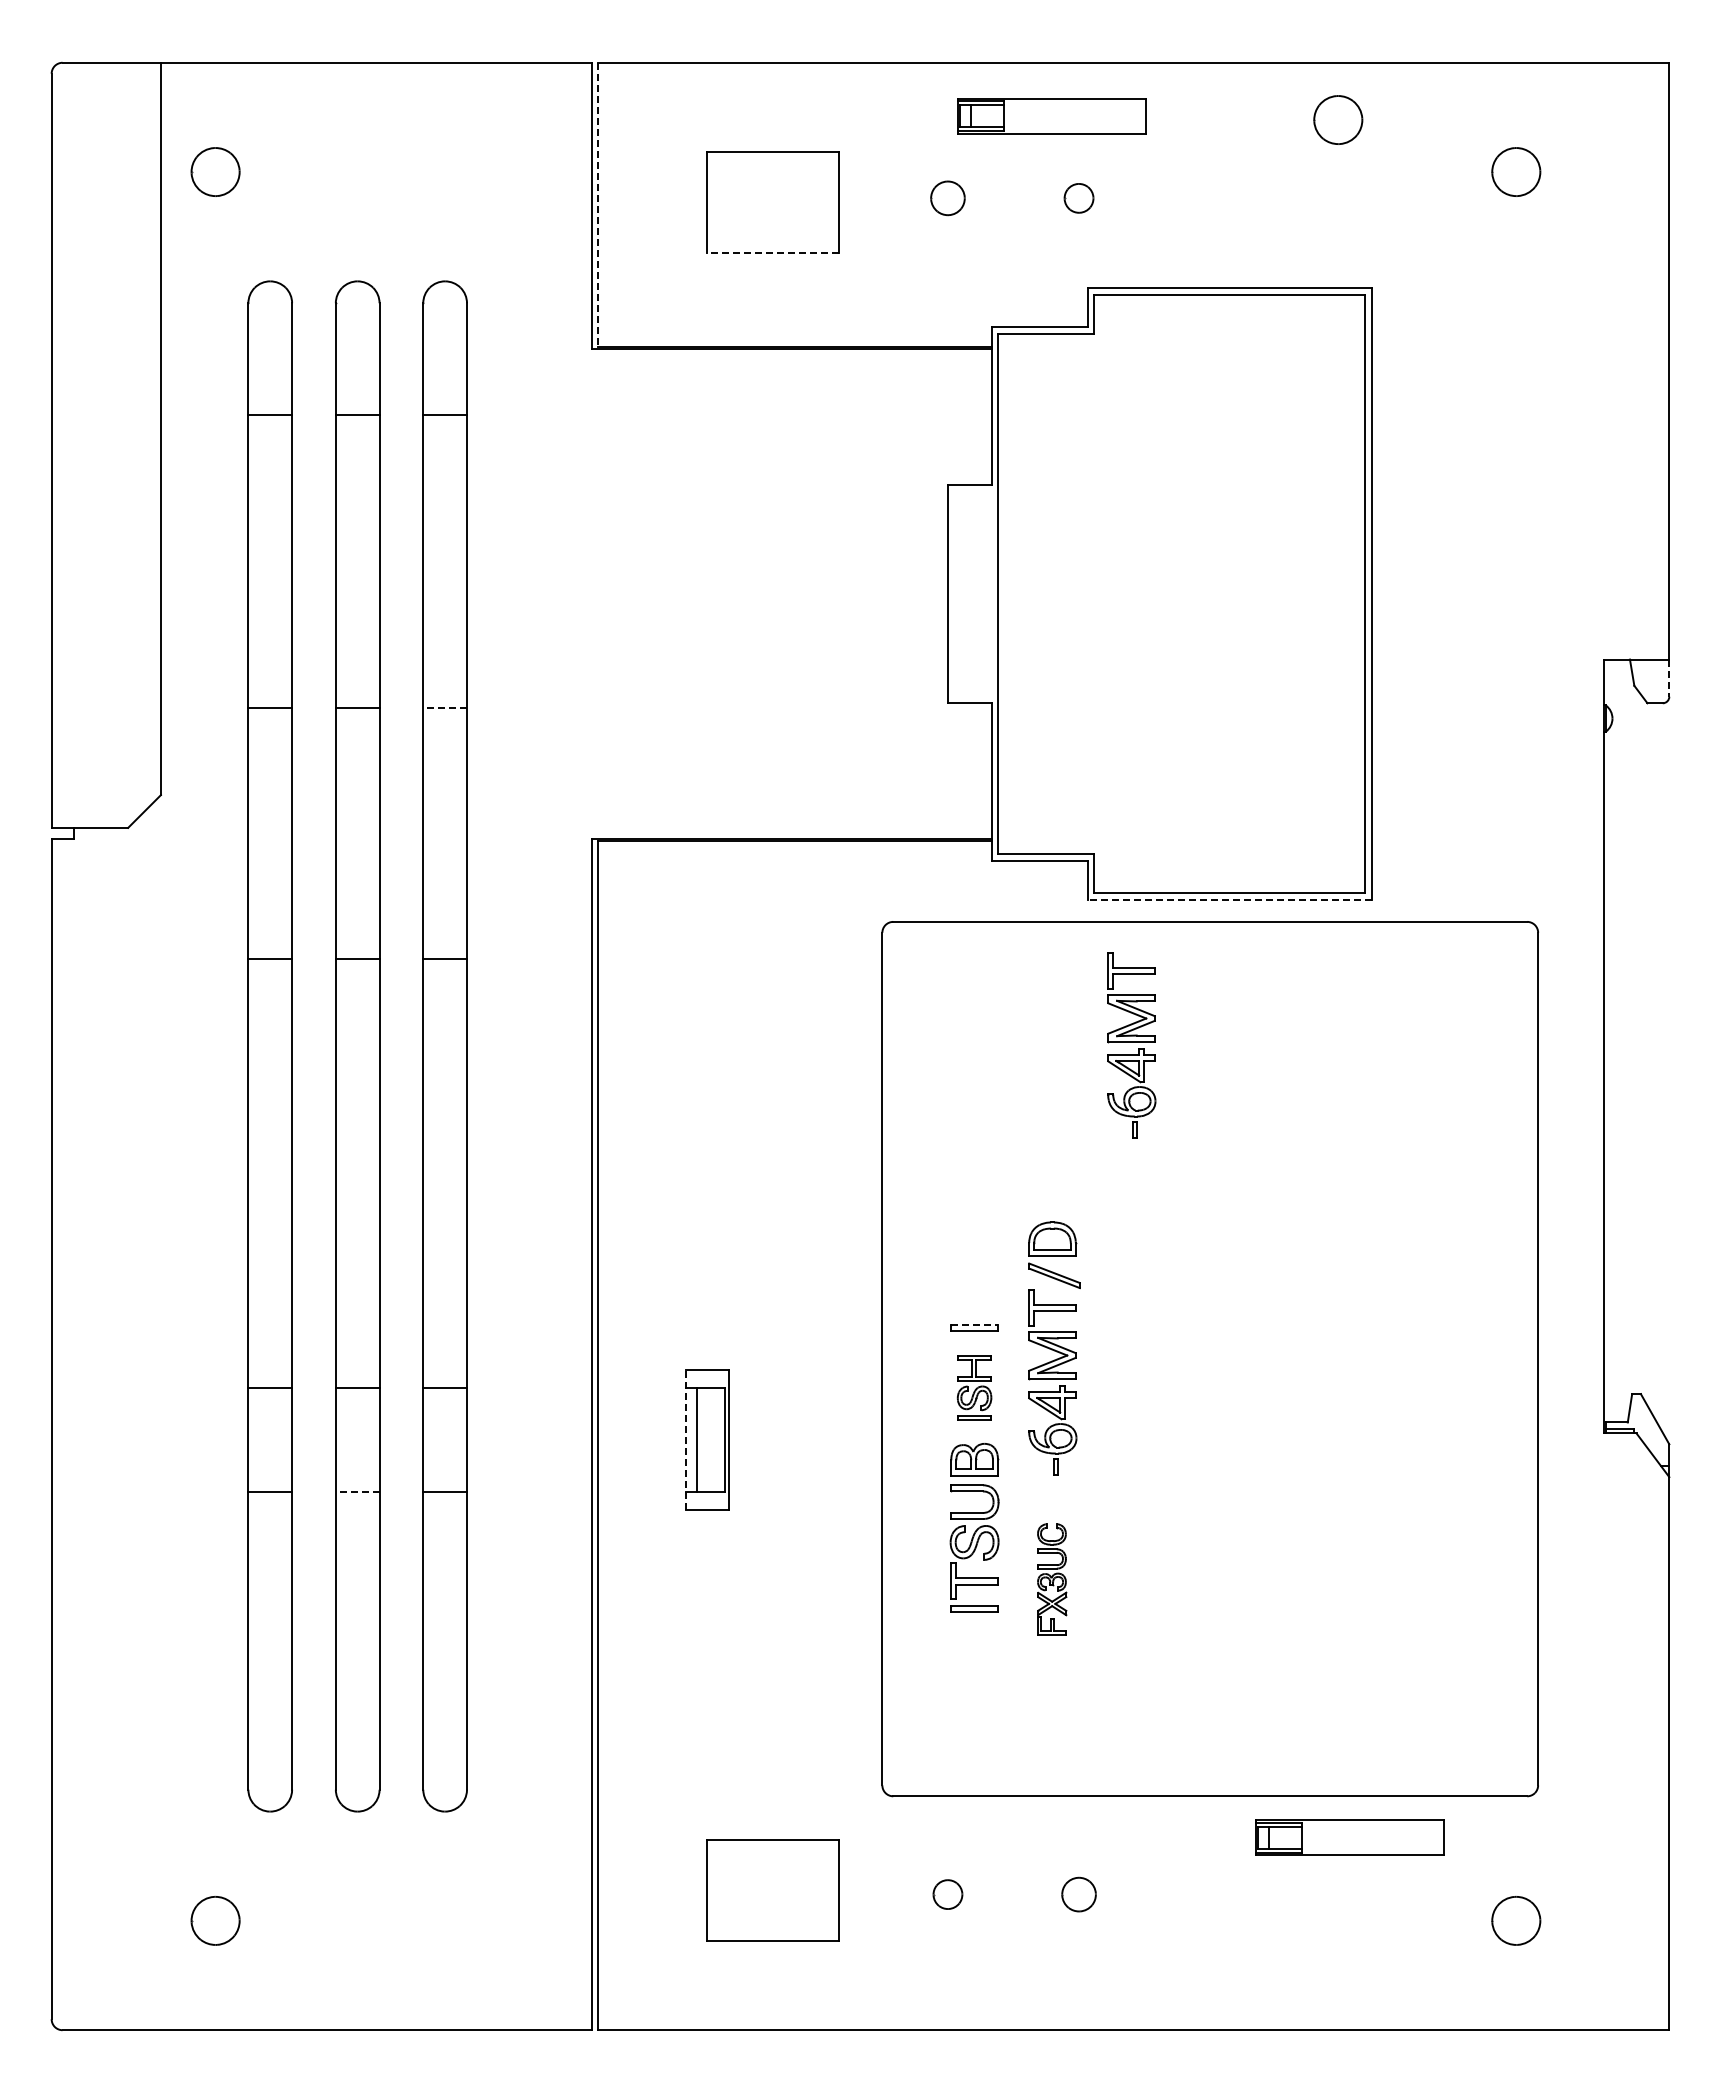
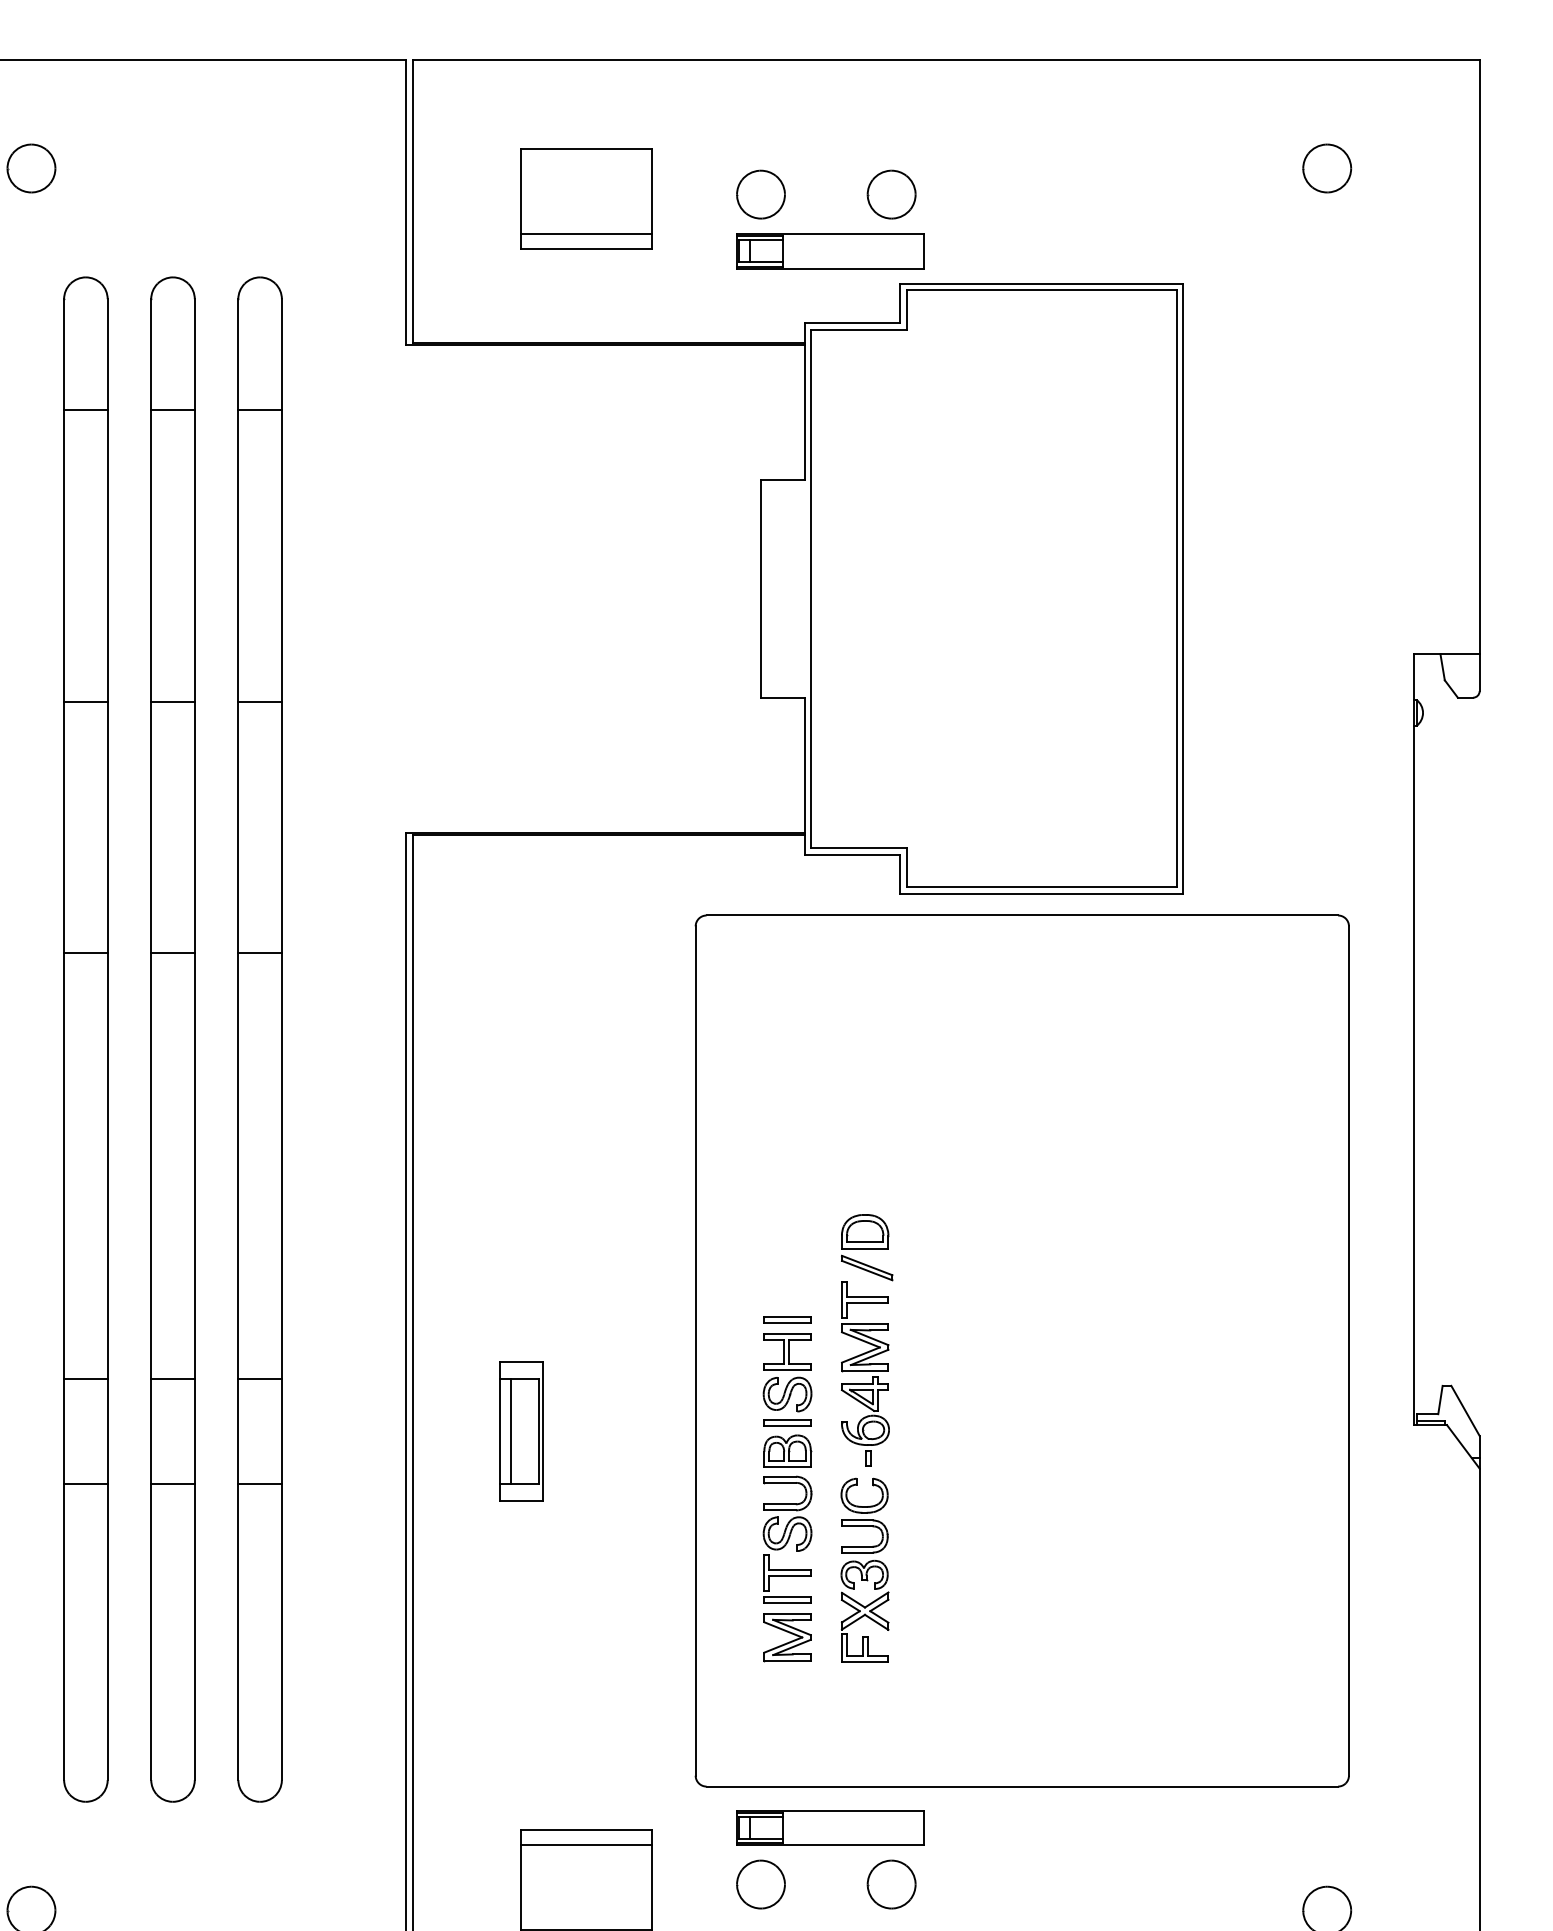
part: (1051, 116) -> (830, 251), moved
part: (1338, 119) -> (1150, 116), removed
part: (947, 198) -> (760, 194), size x1.43
part: (1078, 198) -> (891, 194), size x1.67
line: (598, 205) -> (412, 201), dashed -> solid
line: (772, 237) -> (586, 233), added
line: (773, 252) -> (587, 248), dashed -> solid
line: (1669, 678) -> (1479, 673), dashed -> solid
line: (445, 707) -> (260, 701), dashed -> solid
line: (1229, 900) -> (1041, 894), dashed -> solid
part: (1131, 1045) -> (943, 1038), removed
line: (975, 1324) -> (788, 1316), dashed -> solid
part: (974, 1387) -> (787, 1379), size x1.43
line: (685, 1439) -> (499, 1431), dashed -> solid
line: (357, 1492) -> (172, 1483), dashed -> solid
part: (1051, 1579) -> (864, 1570), size x1.67
part: (974, 1646) -> (787, 1637), added
part: (1349, 1837) -> (830, 1827), moved
line: (772, 1855) -> (586, 1845), added
part: (947, 1894) -> (760, 1884), size x1.67
part: (1078, 1894) -> (891, 1884), size x1.43

